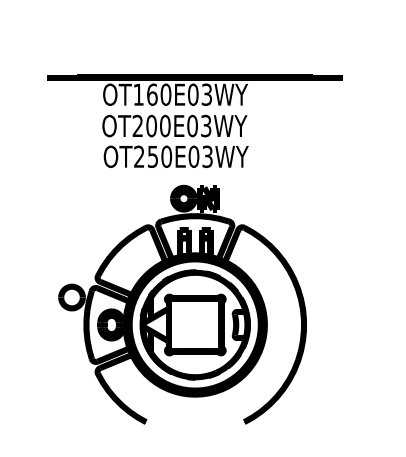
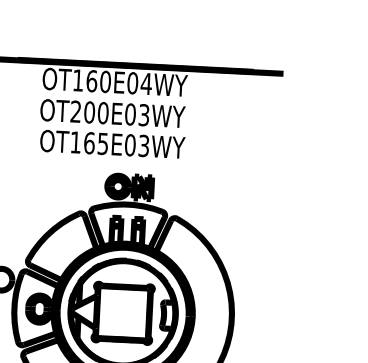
text: (206, 94) -> (146, 83), OT160E03WY -> OT160E04WY
text: (153, 156) -> (89, 142), OT250E03WY -> OT165E03WY

